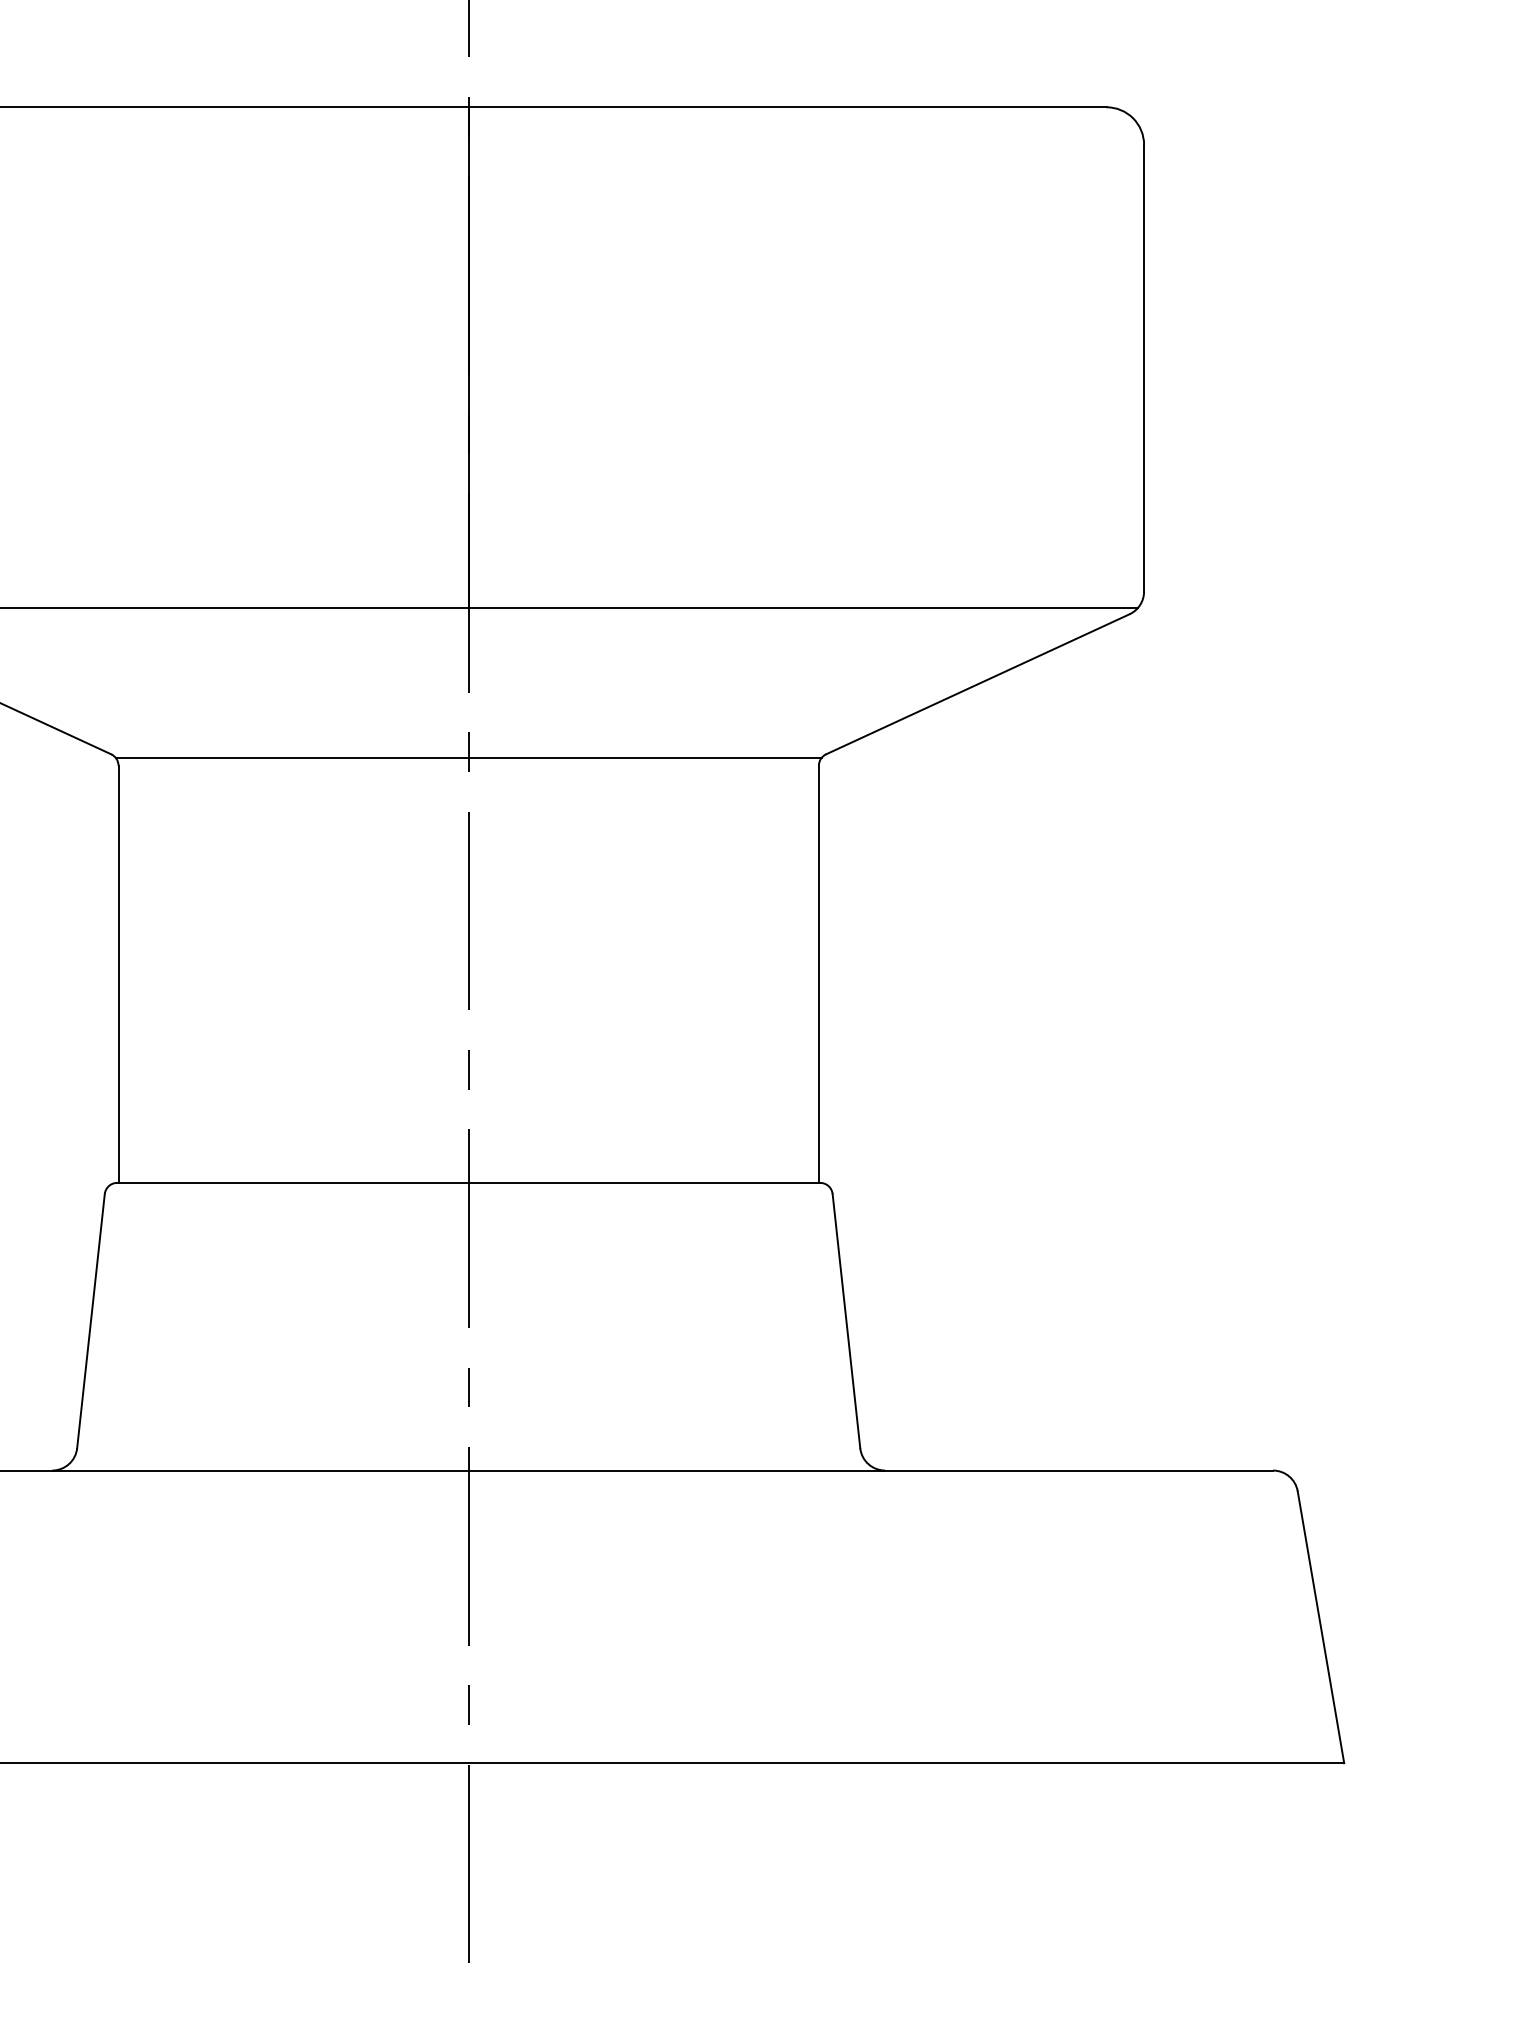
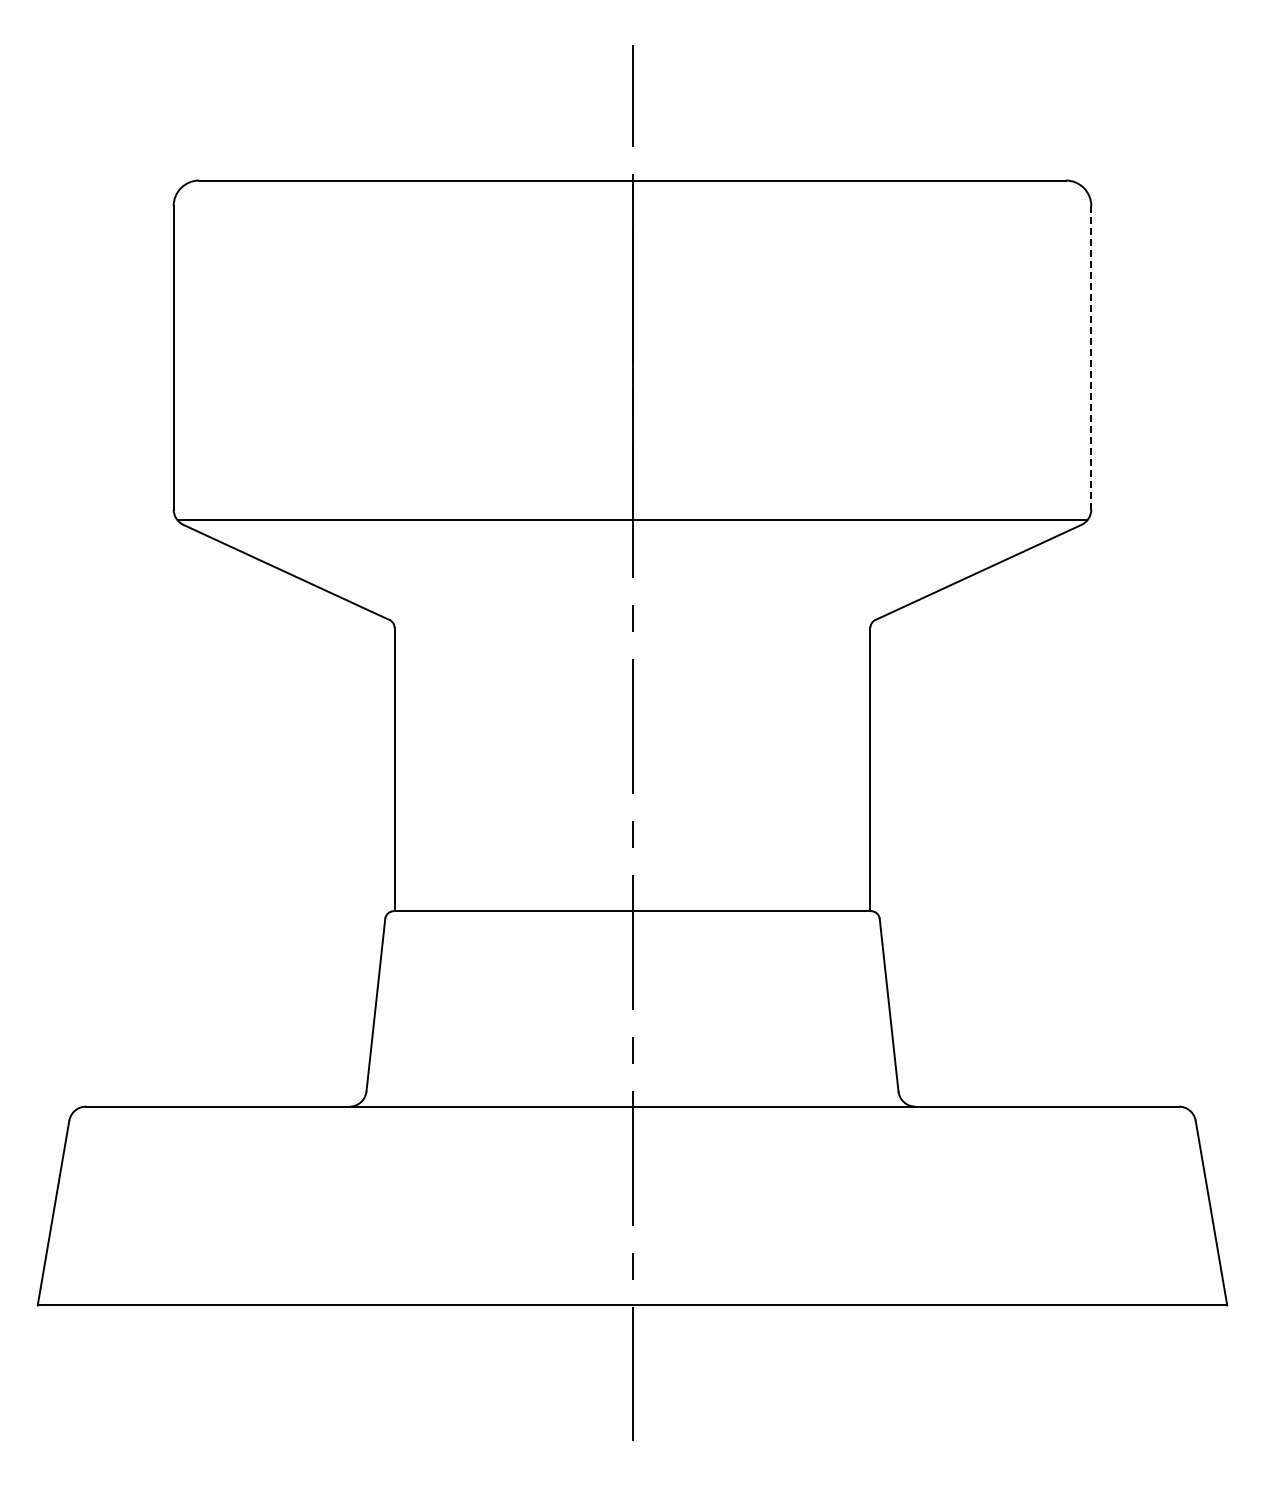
line: (1144, 367) -> (1091, 357), solid -> dashed
line: (468, 757) -> (632, 622), removed

